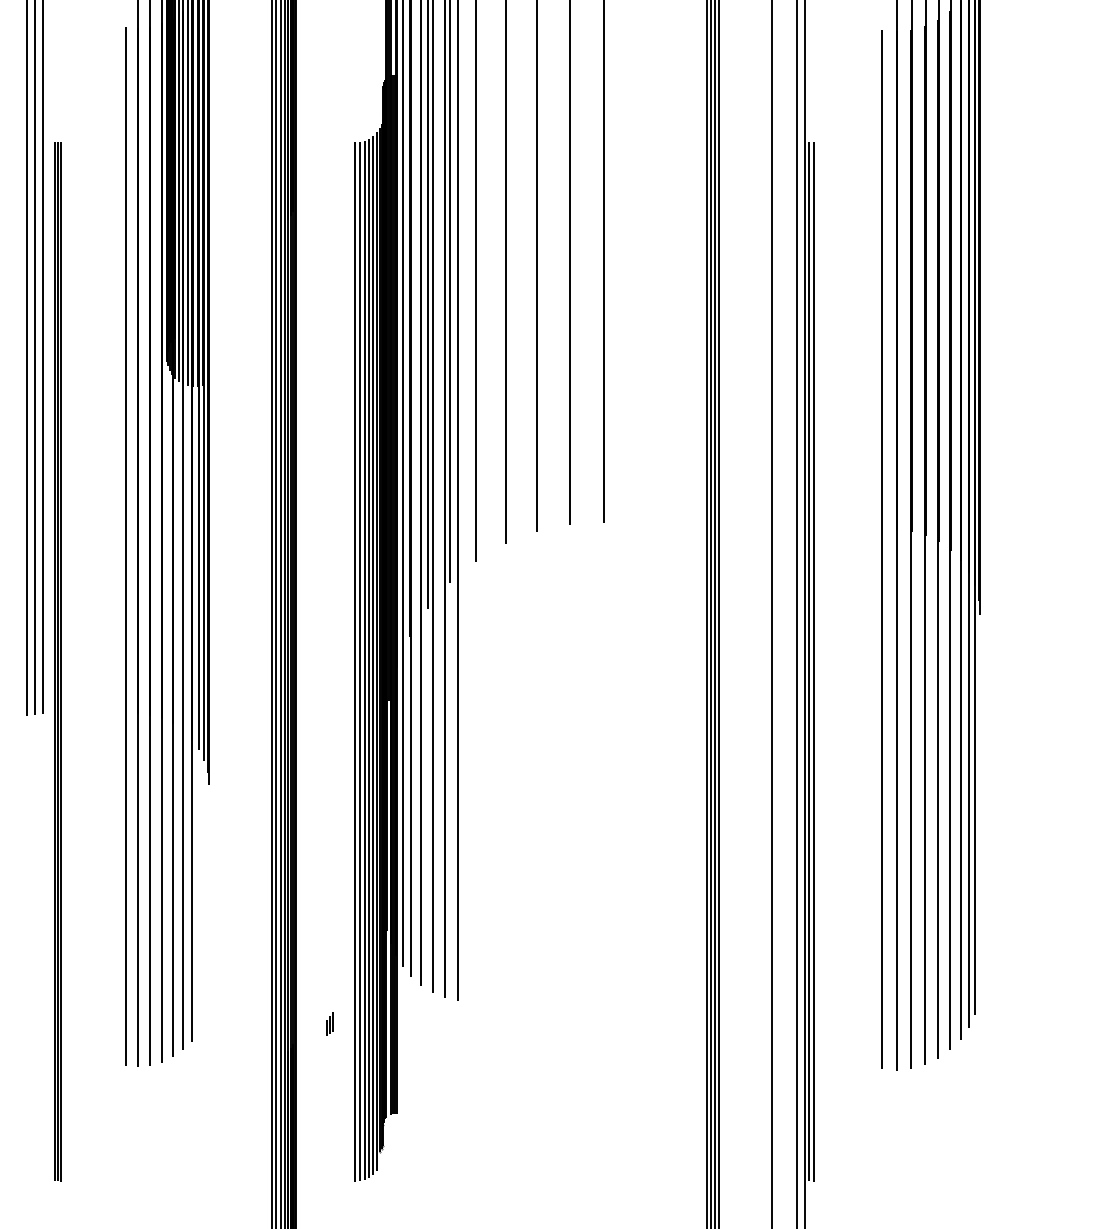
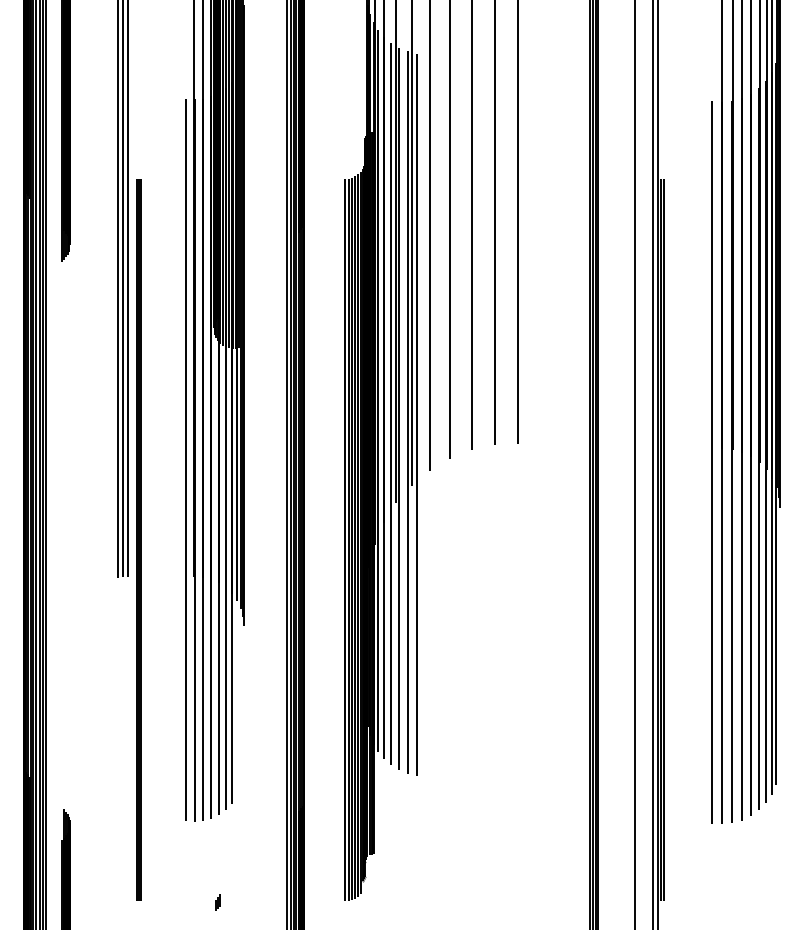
part: (329, 1024) -> (217, 902), moved

